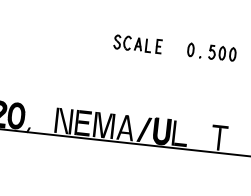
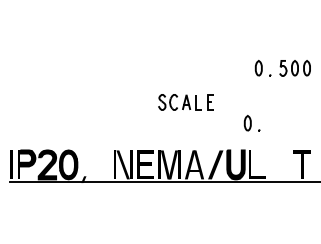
part: (137, 44) -> (185, 102), moved
part: (179, 97) -> (251, 123), added

